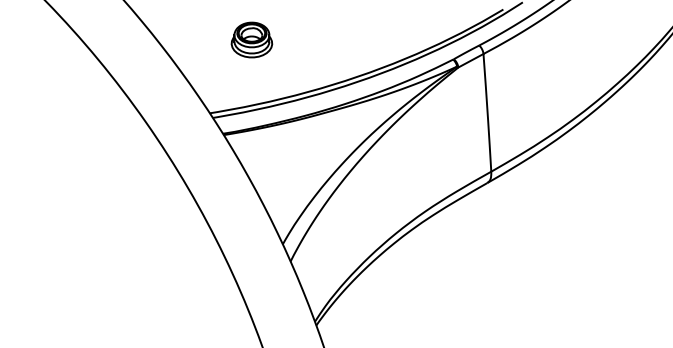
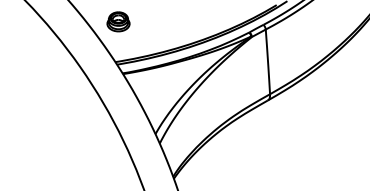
part: (251, 39) -> (118, 21), moved

